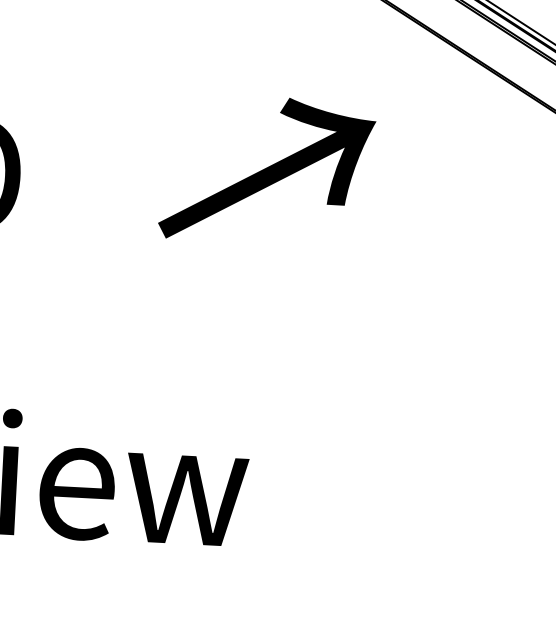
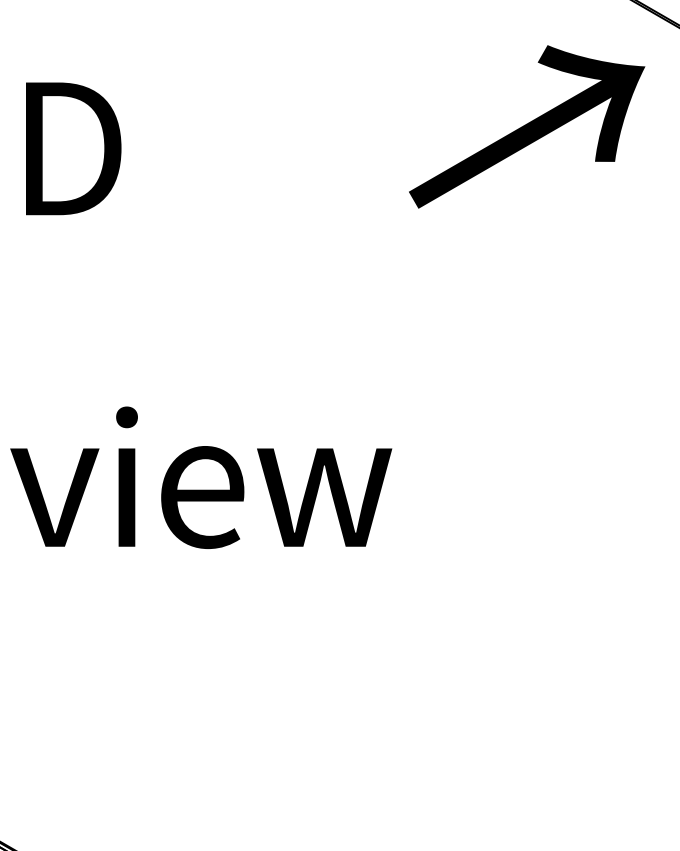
text: (267, 169) -> (527, 126), moved

